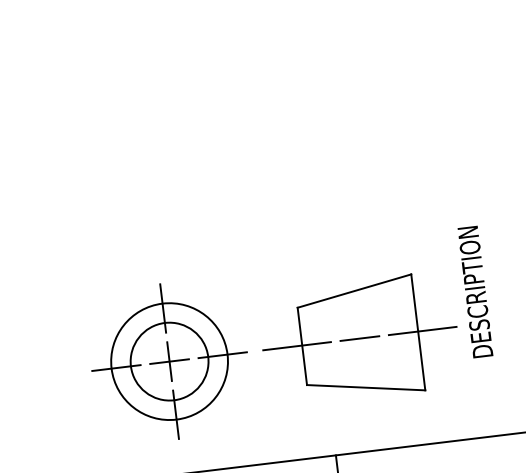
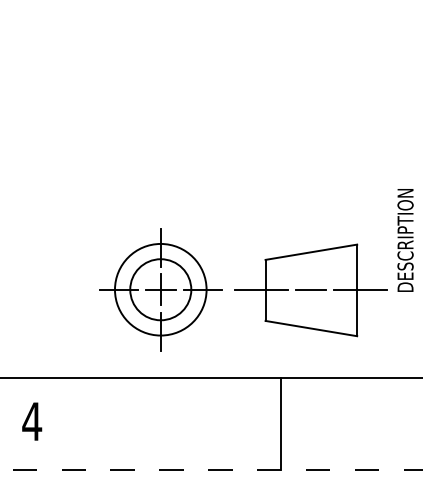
text: (475, 292) -> (405, 240), moved

